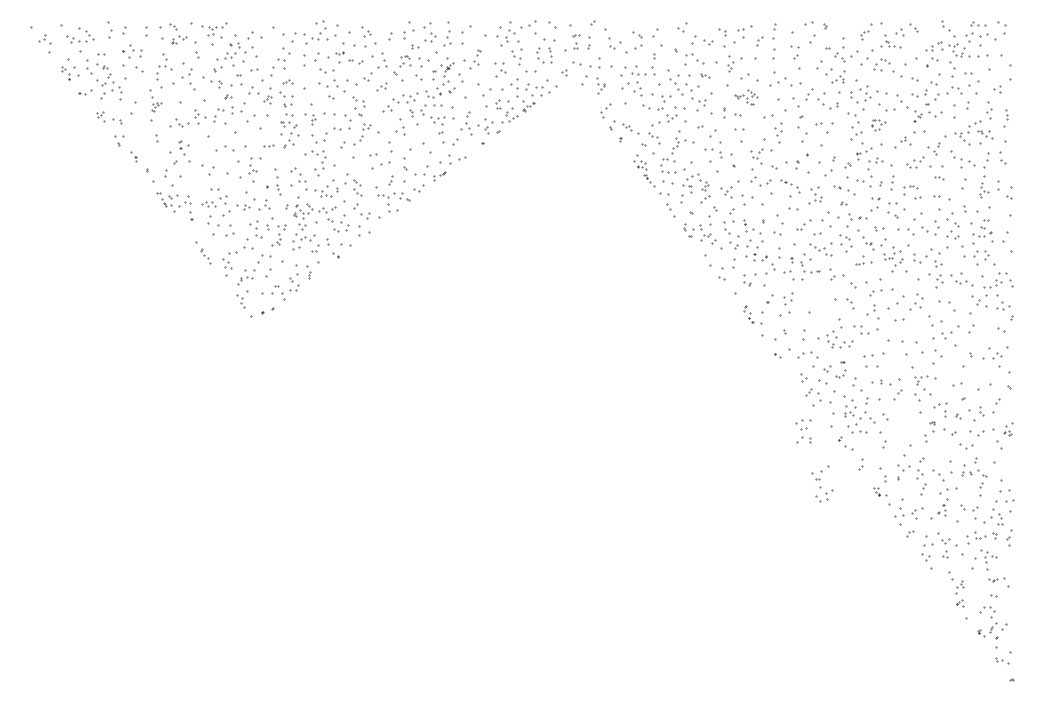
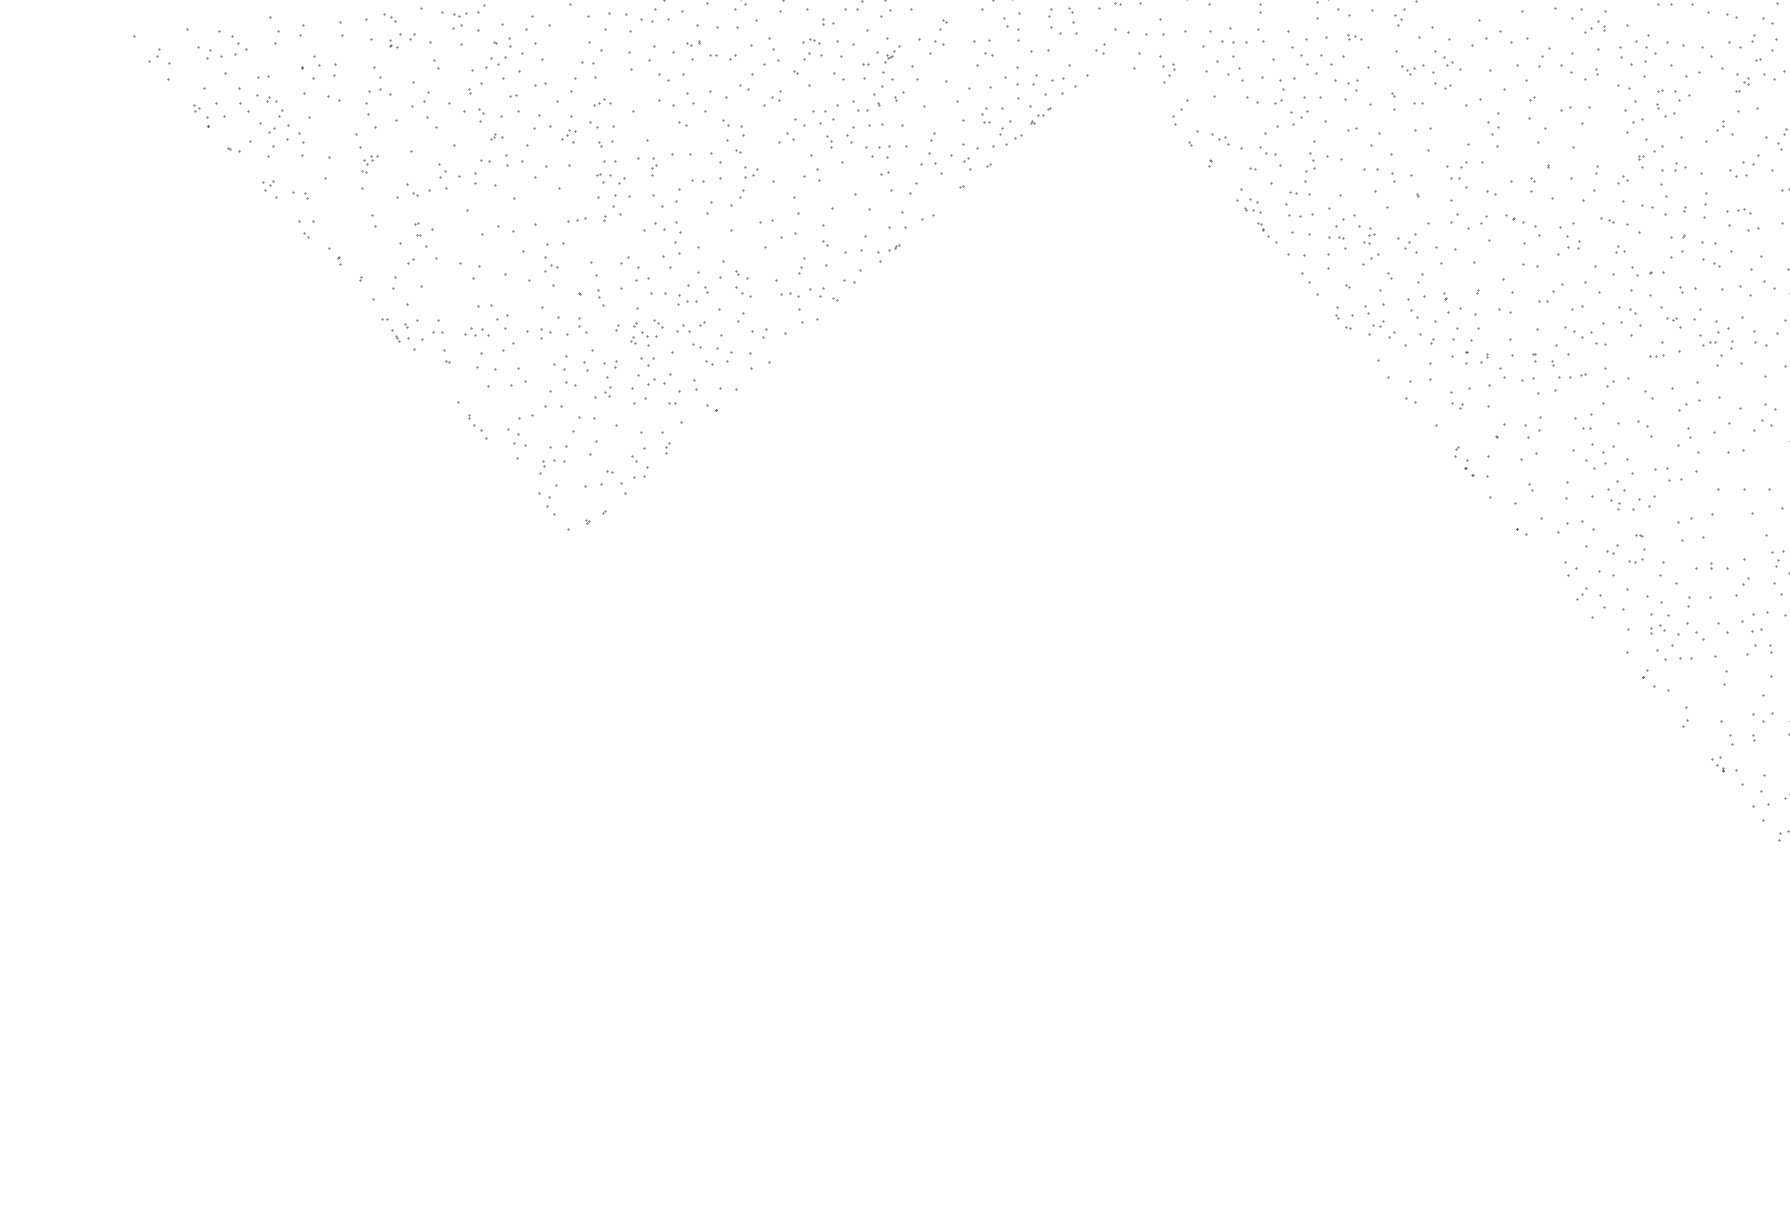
part: (746, 97) -> (1432, 70), size x1.43
part: (878, 124) -> (1673, 102), size x1.43
part: (803, 431) -> (1756, 634), moved
part: (822, 483) -> (1595, 436), moved

